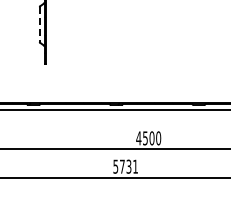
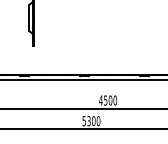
line: (39, 25) -> (28, 18), dashed -> solid
text: (129, 166) -> (94, 120), 5731 -> 5300

